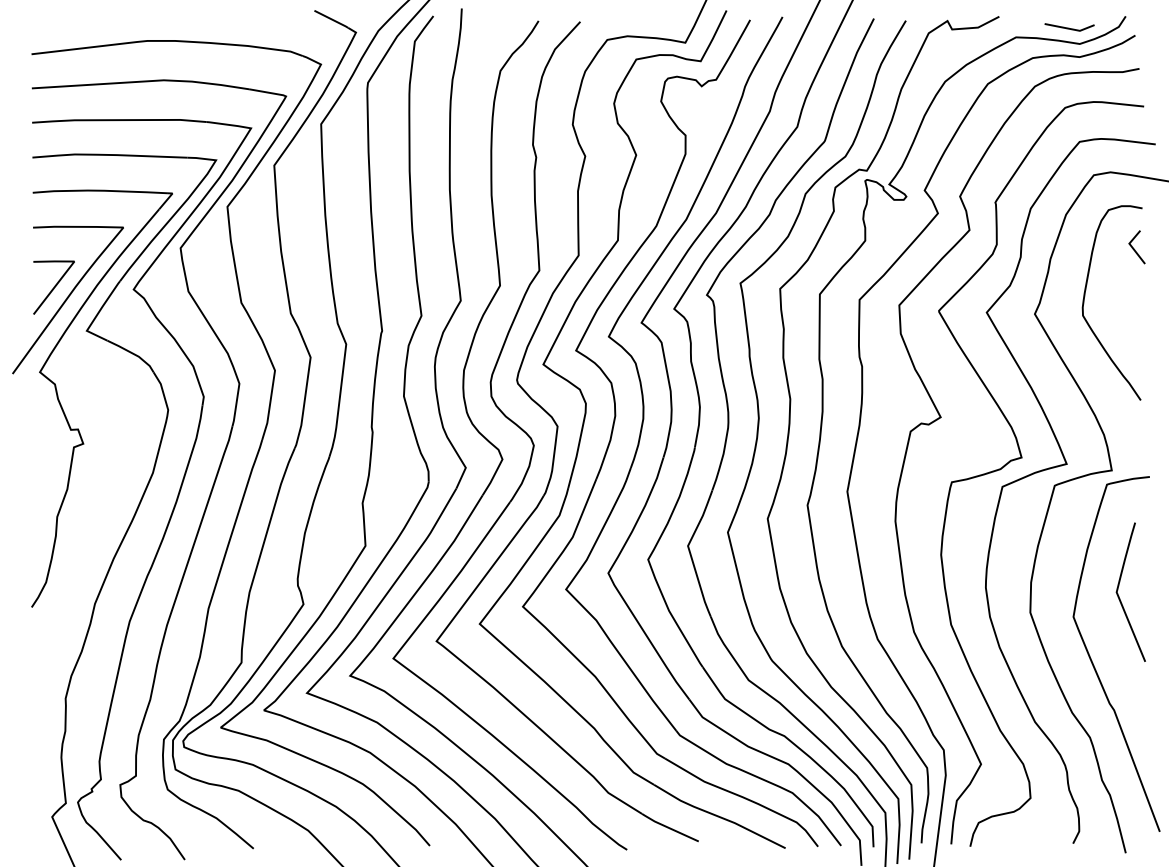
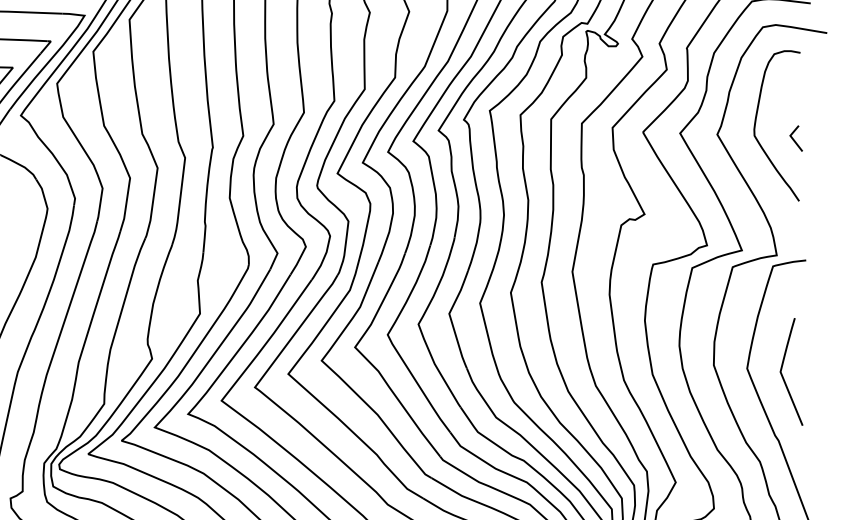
line: (1134, 248) -> (794, 139), moved
curve: (1118, 590) -> (781, 370), moved

